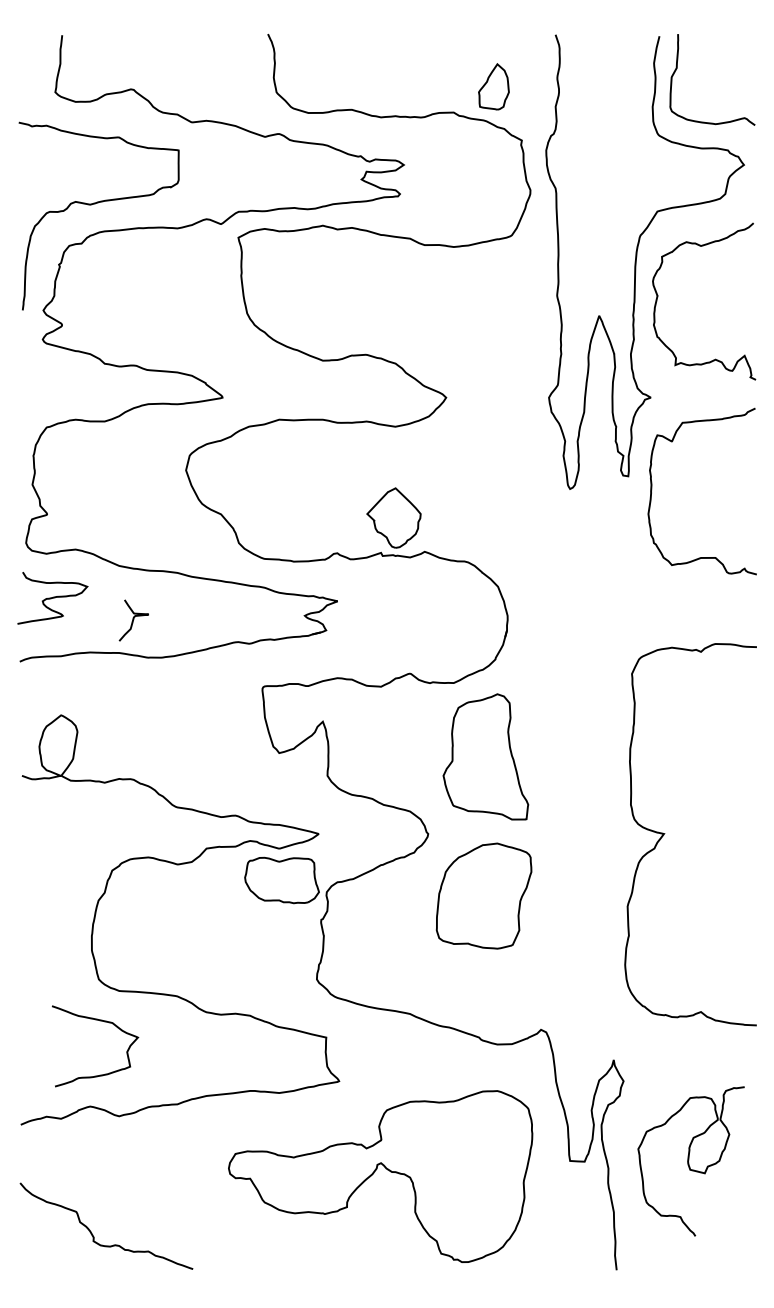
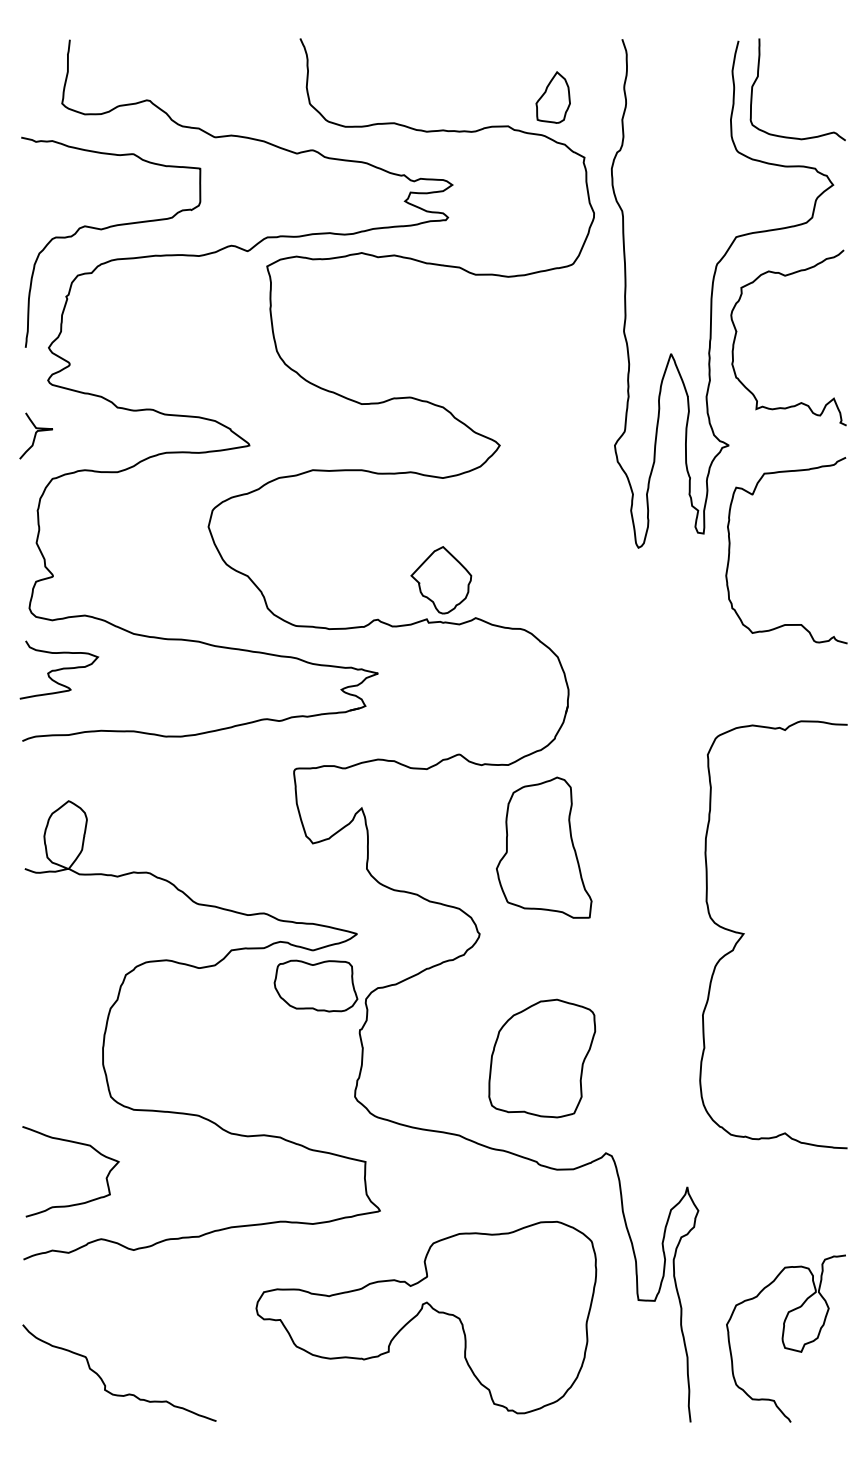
curve: (133, 620) -> (35, 435), moved
part: (484, 896) -> (542, 1058), moved
curve: (98, 1021) -> (74, 1143), moved
curve: (688, 1161) -> (783, 1338), moved

